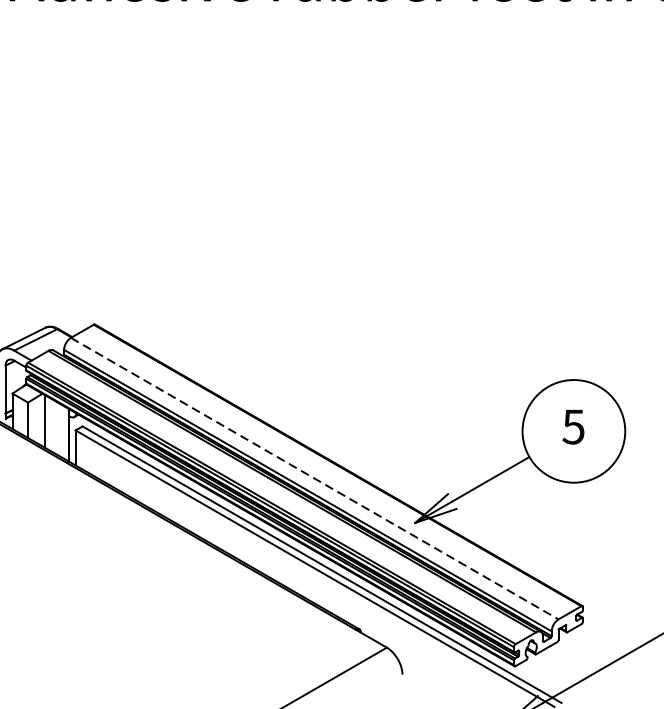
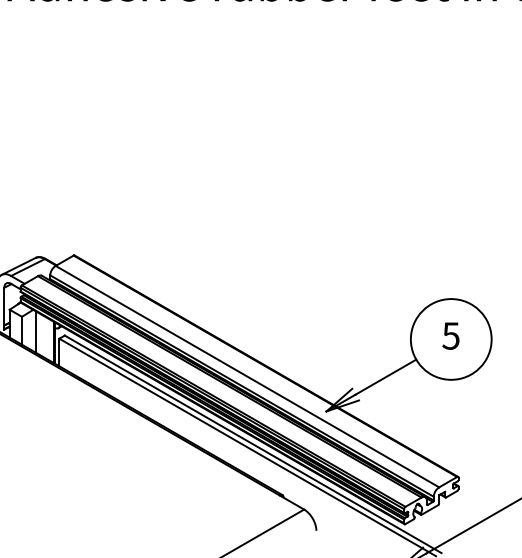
line: (314, 478) -> (247, 376), dashed -> solid

